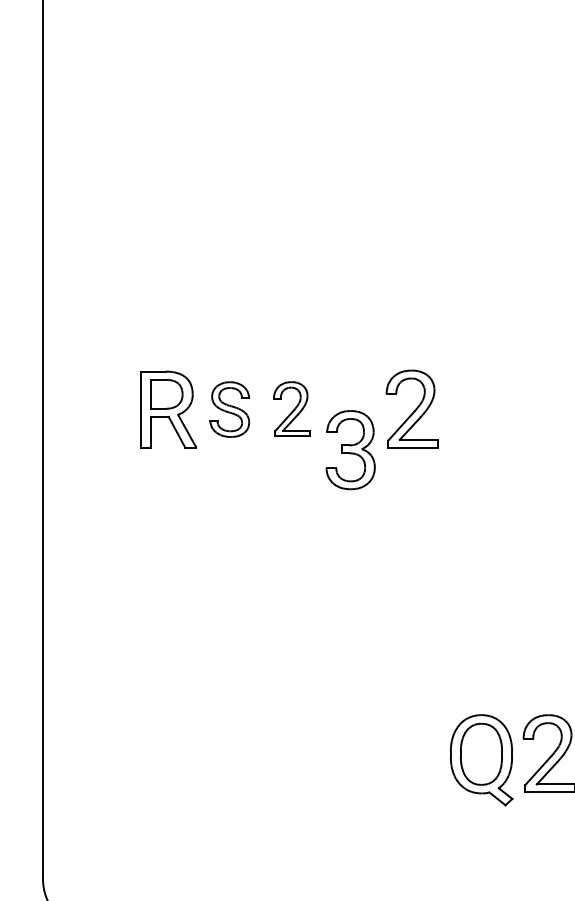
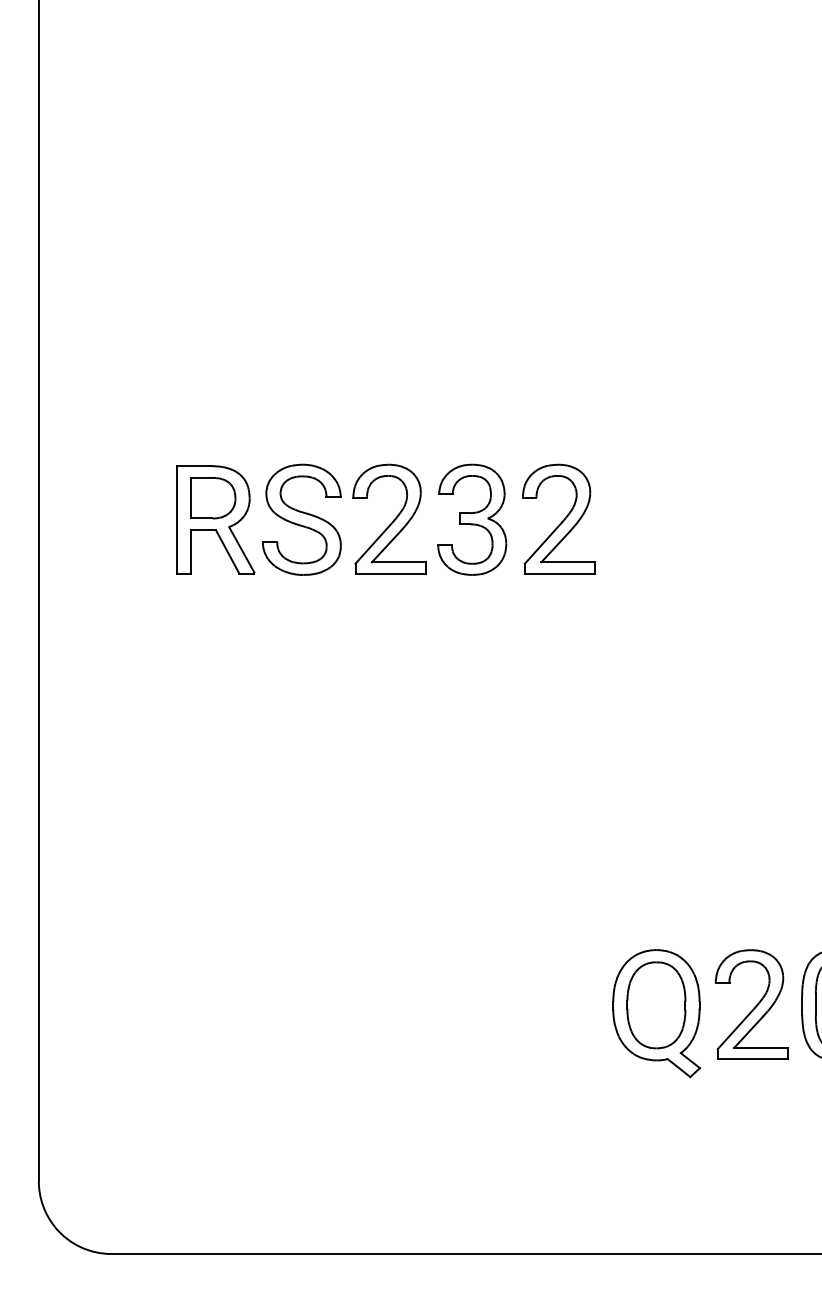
part: (291, 408) -> (389, 518), size x1.43
part: (229, 409) -> (301, 519), size x1.43
part: (350, 449) -> (472, 519), moved

